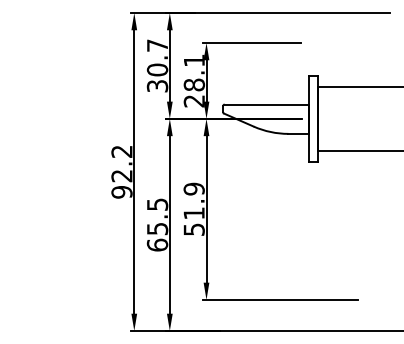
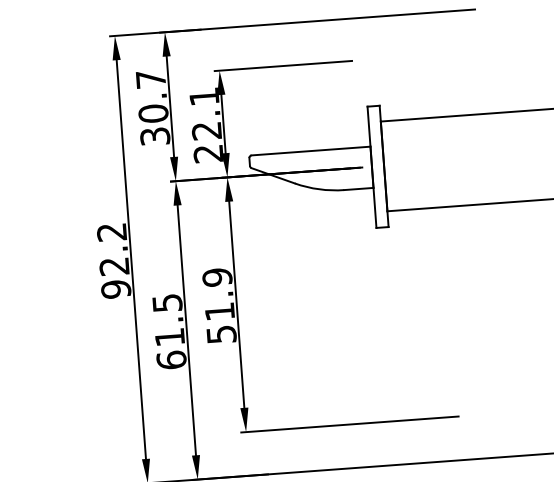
text: (194, 84) -> (206, 130), 28.1 -> 22.1
text: (157, 229) -> (169, 338), 65.5 -> 61.5

